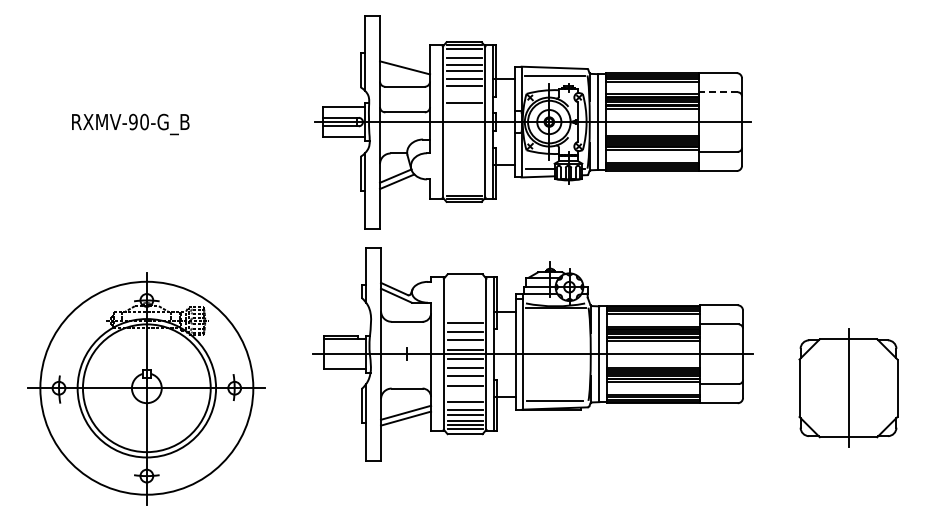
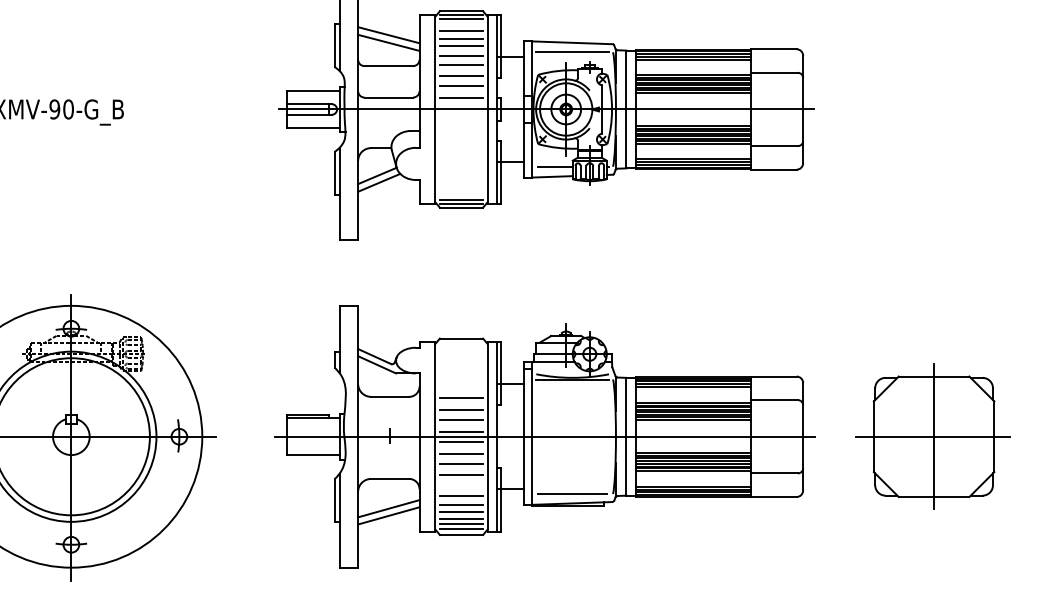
line: (405, 61) -> (389, 35), added
line: (718, 92) -> (774, 73), dashed -> solid
line: (463, 94) -> (460, 75), added
line: (463, 112) -> (460, 97), added
part: (532, 354) -> (544, 437), moved
line: (847, 388) -> (932, 437), added

